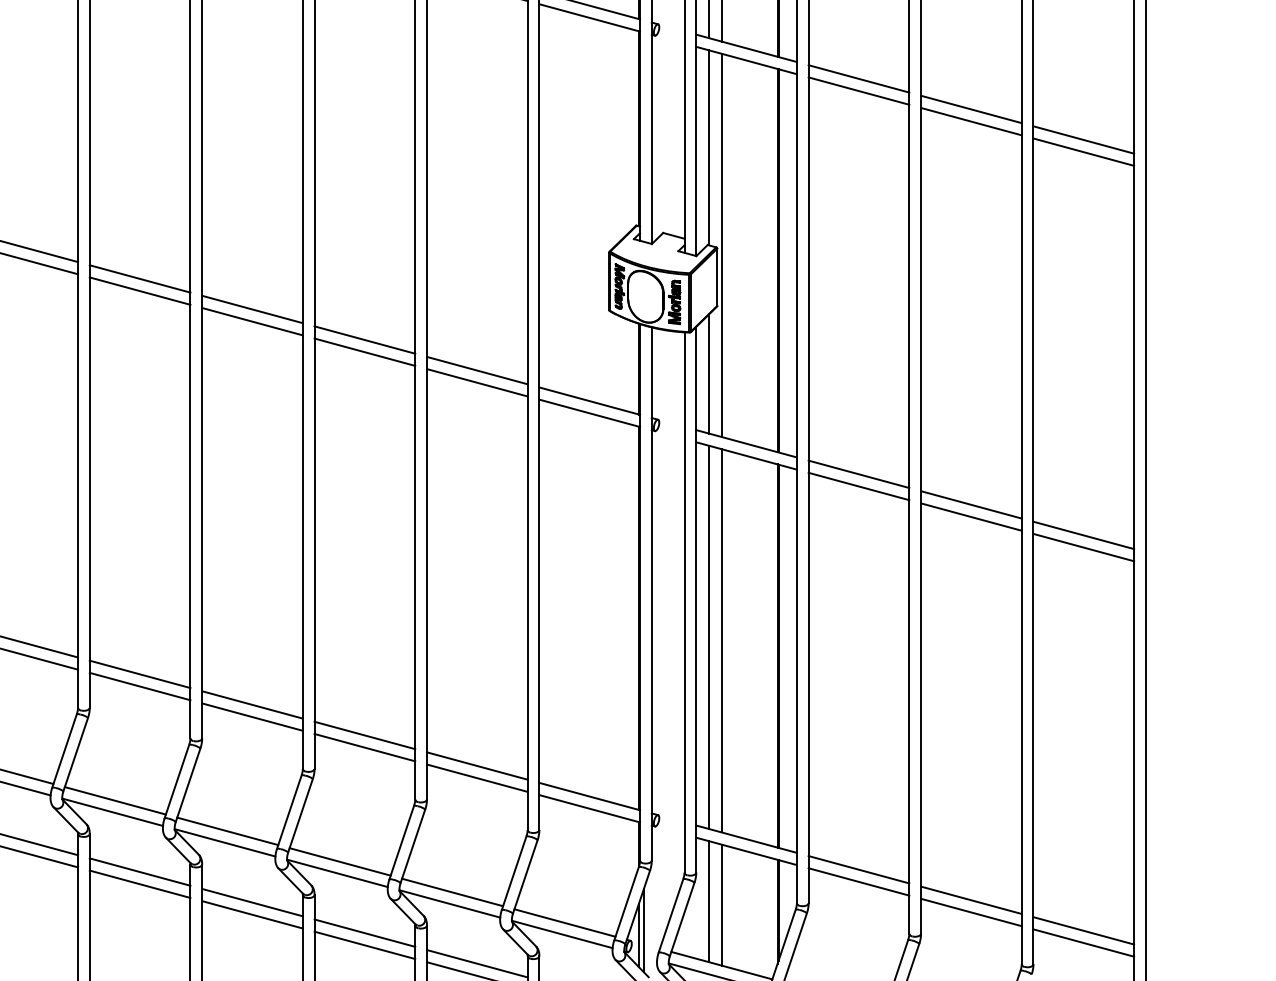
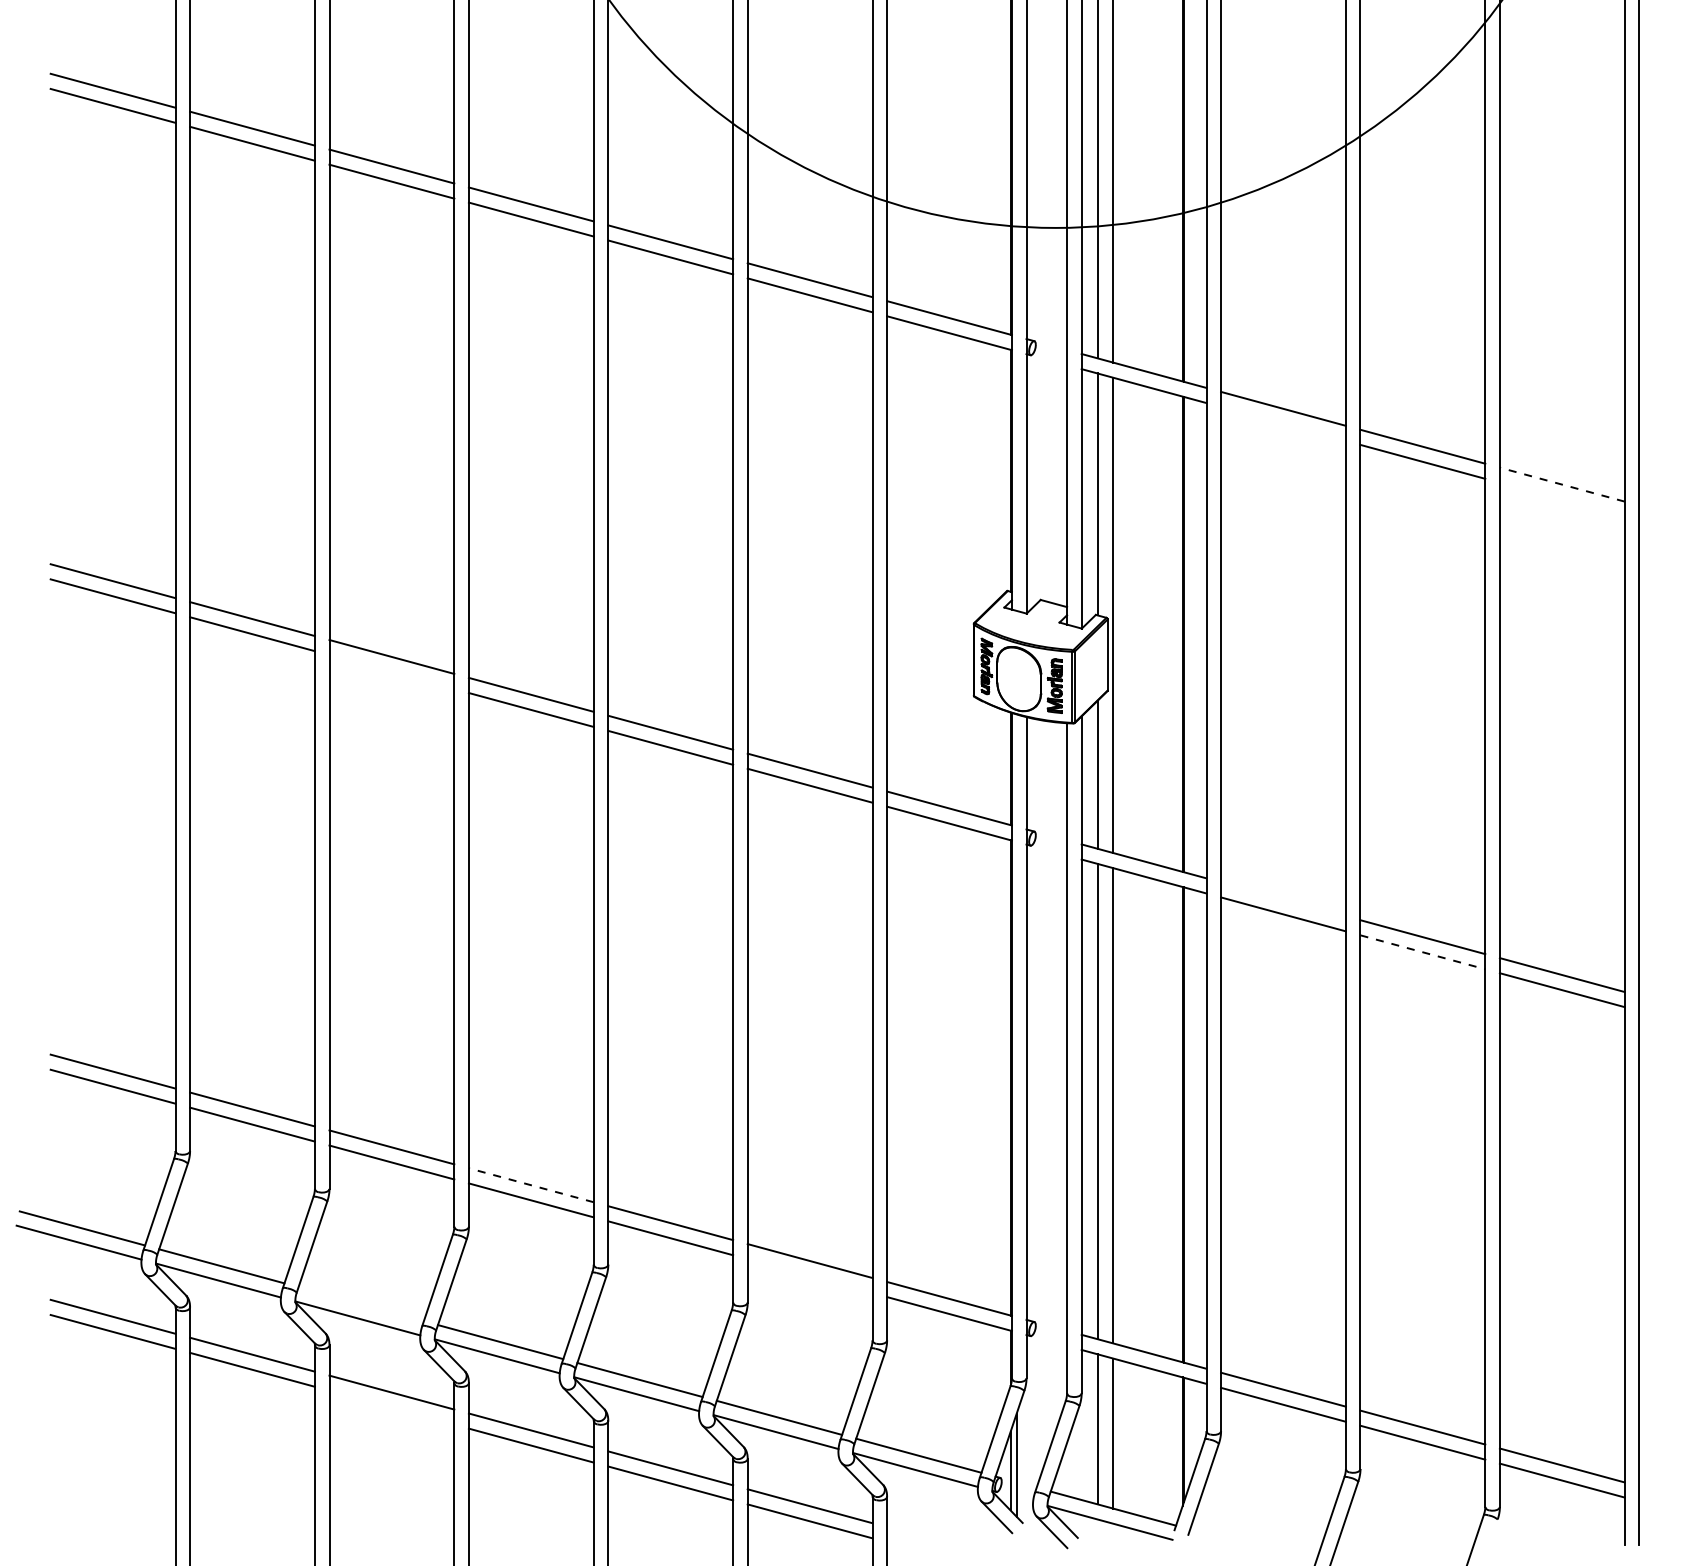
line: (858, 90) -> (1283, 423), removed
line: (1083, 139) -> (1562, 484), solid -> dashed
line: (1083, 151) -> (1561, 499), removed
line: (139, 291) -> (391, 672), removed
line: (858, 474) -> (1283, 899), removed
line: (971, 517) -> (1422, 952), solid -> dashed
line: (252, 705) -> (531, 1185), solid -> dashed
line: (476, 778) -> (809, 1276), removed
line: (114, 801) -> (360, 1304), removed
line: (139, 884) -> (391, 1407), removed

